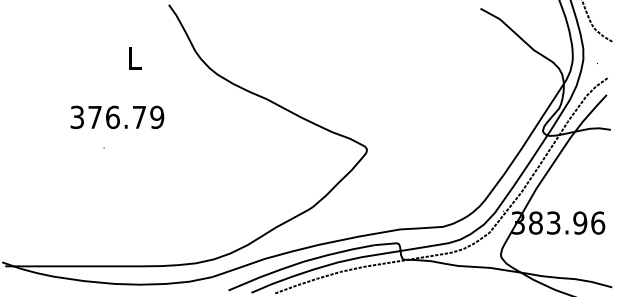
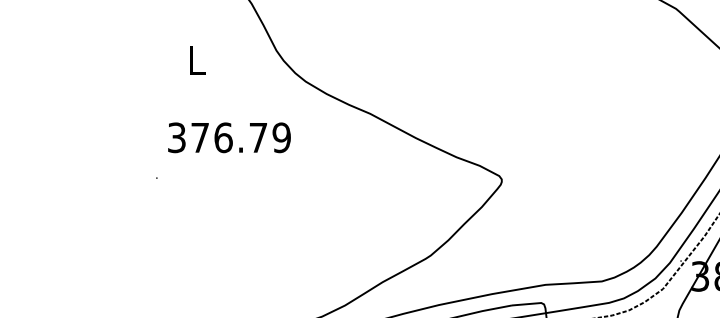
text: (117, 117) -> (229, 137), moved

